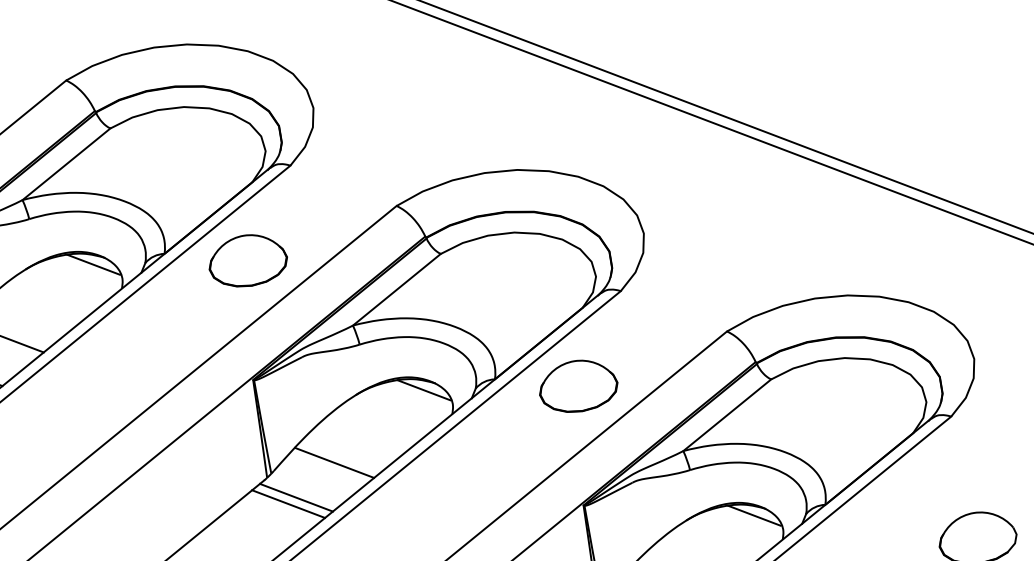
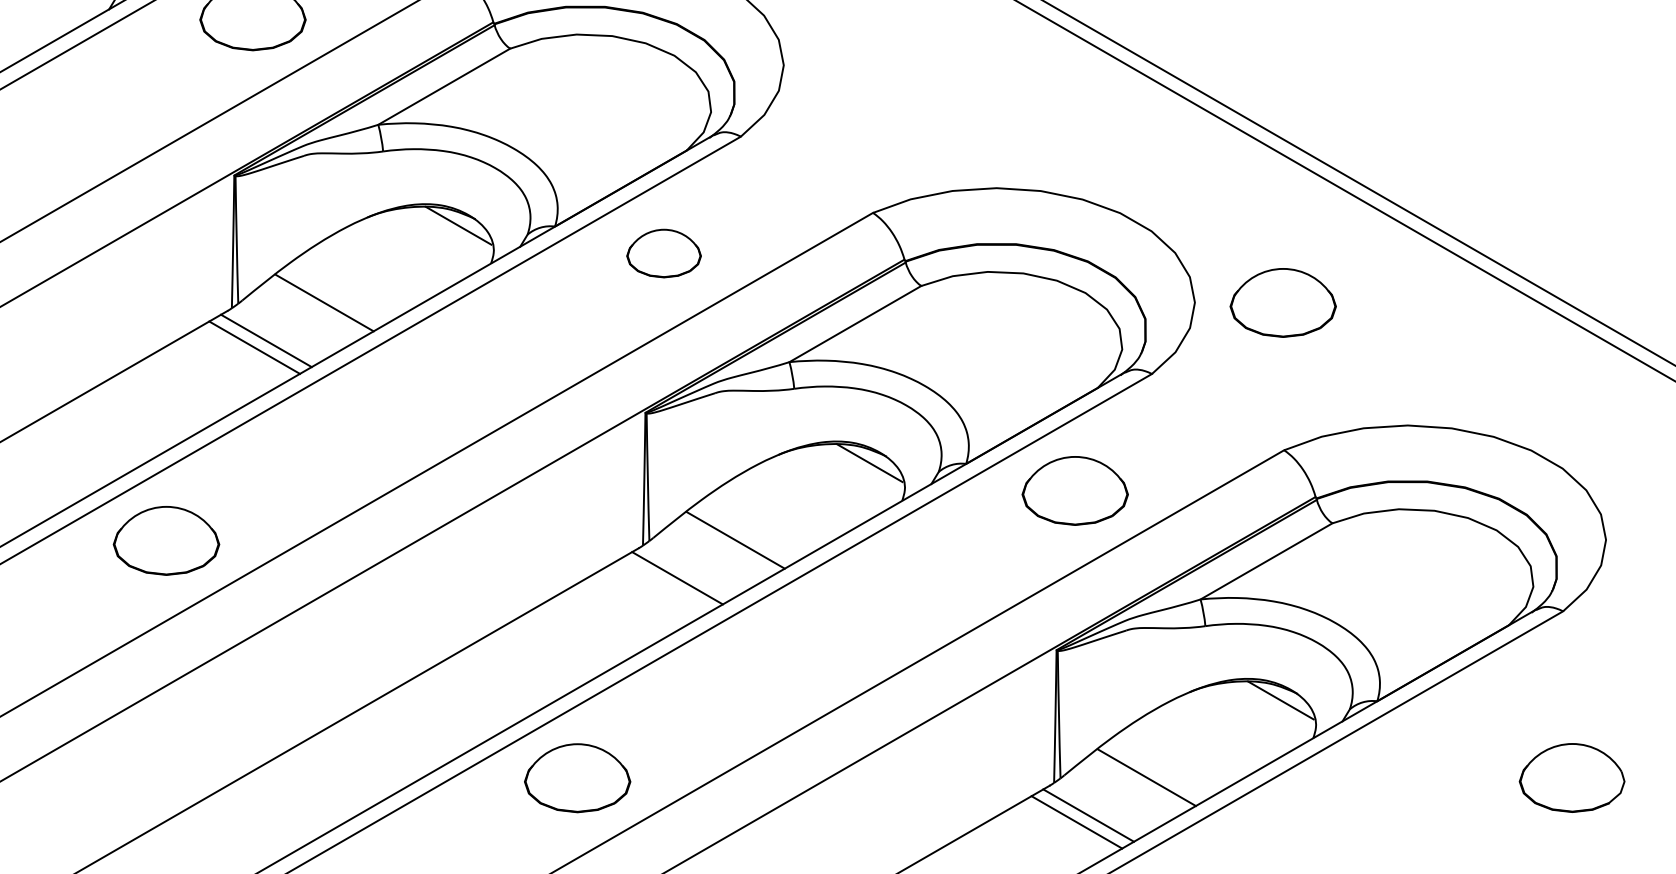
part: (708, 223) -> (1282, 302), added
part: (247, 260) -> (663, 253), size x0.7
line: (288, 503) -> (665, 584), removed

